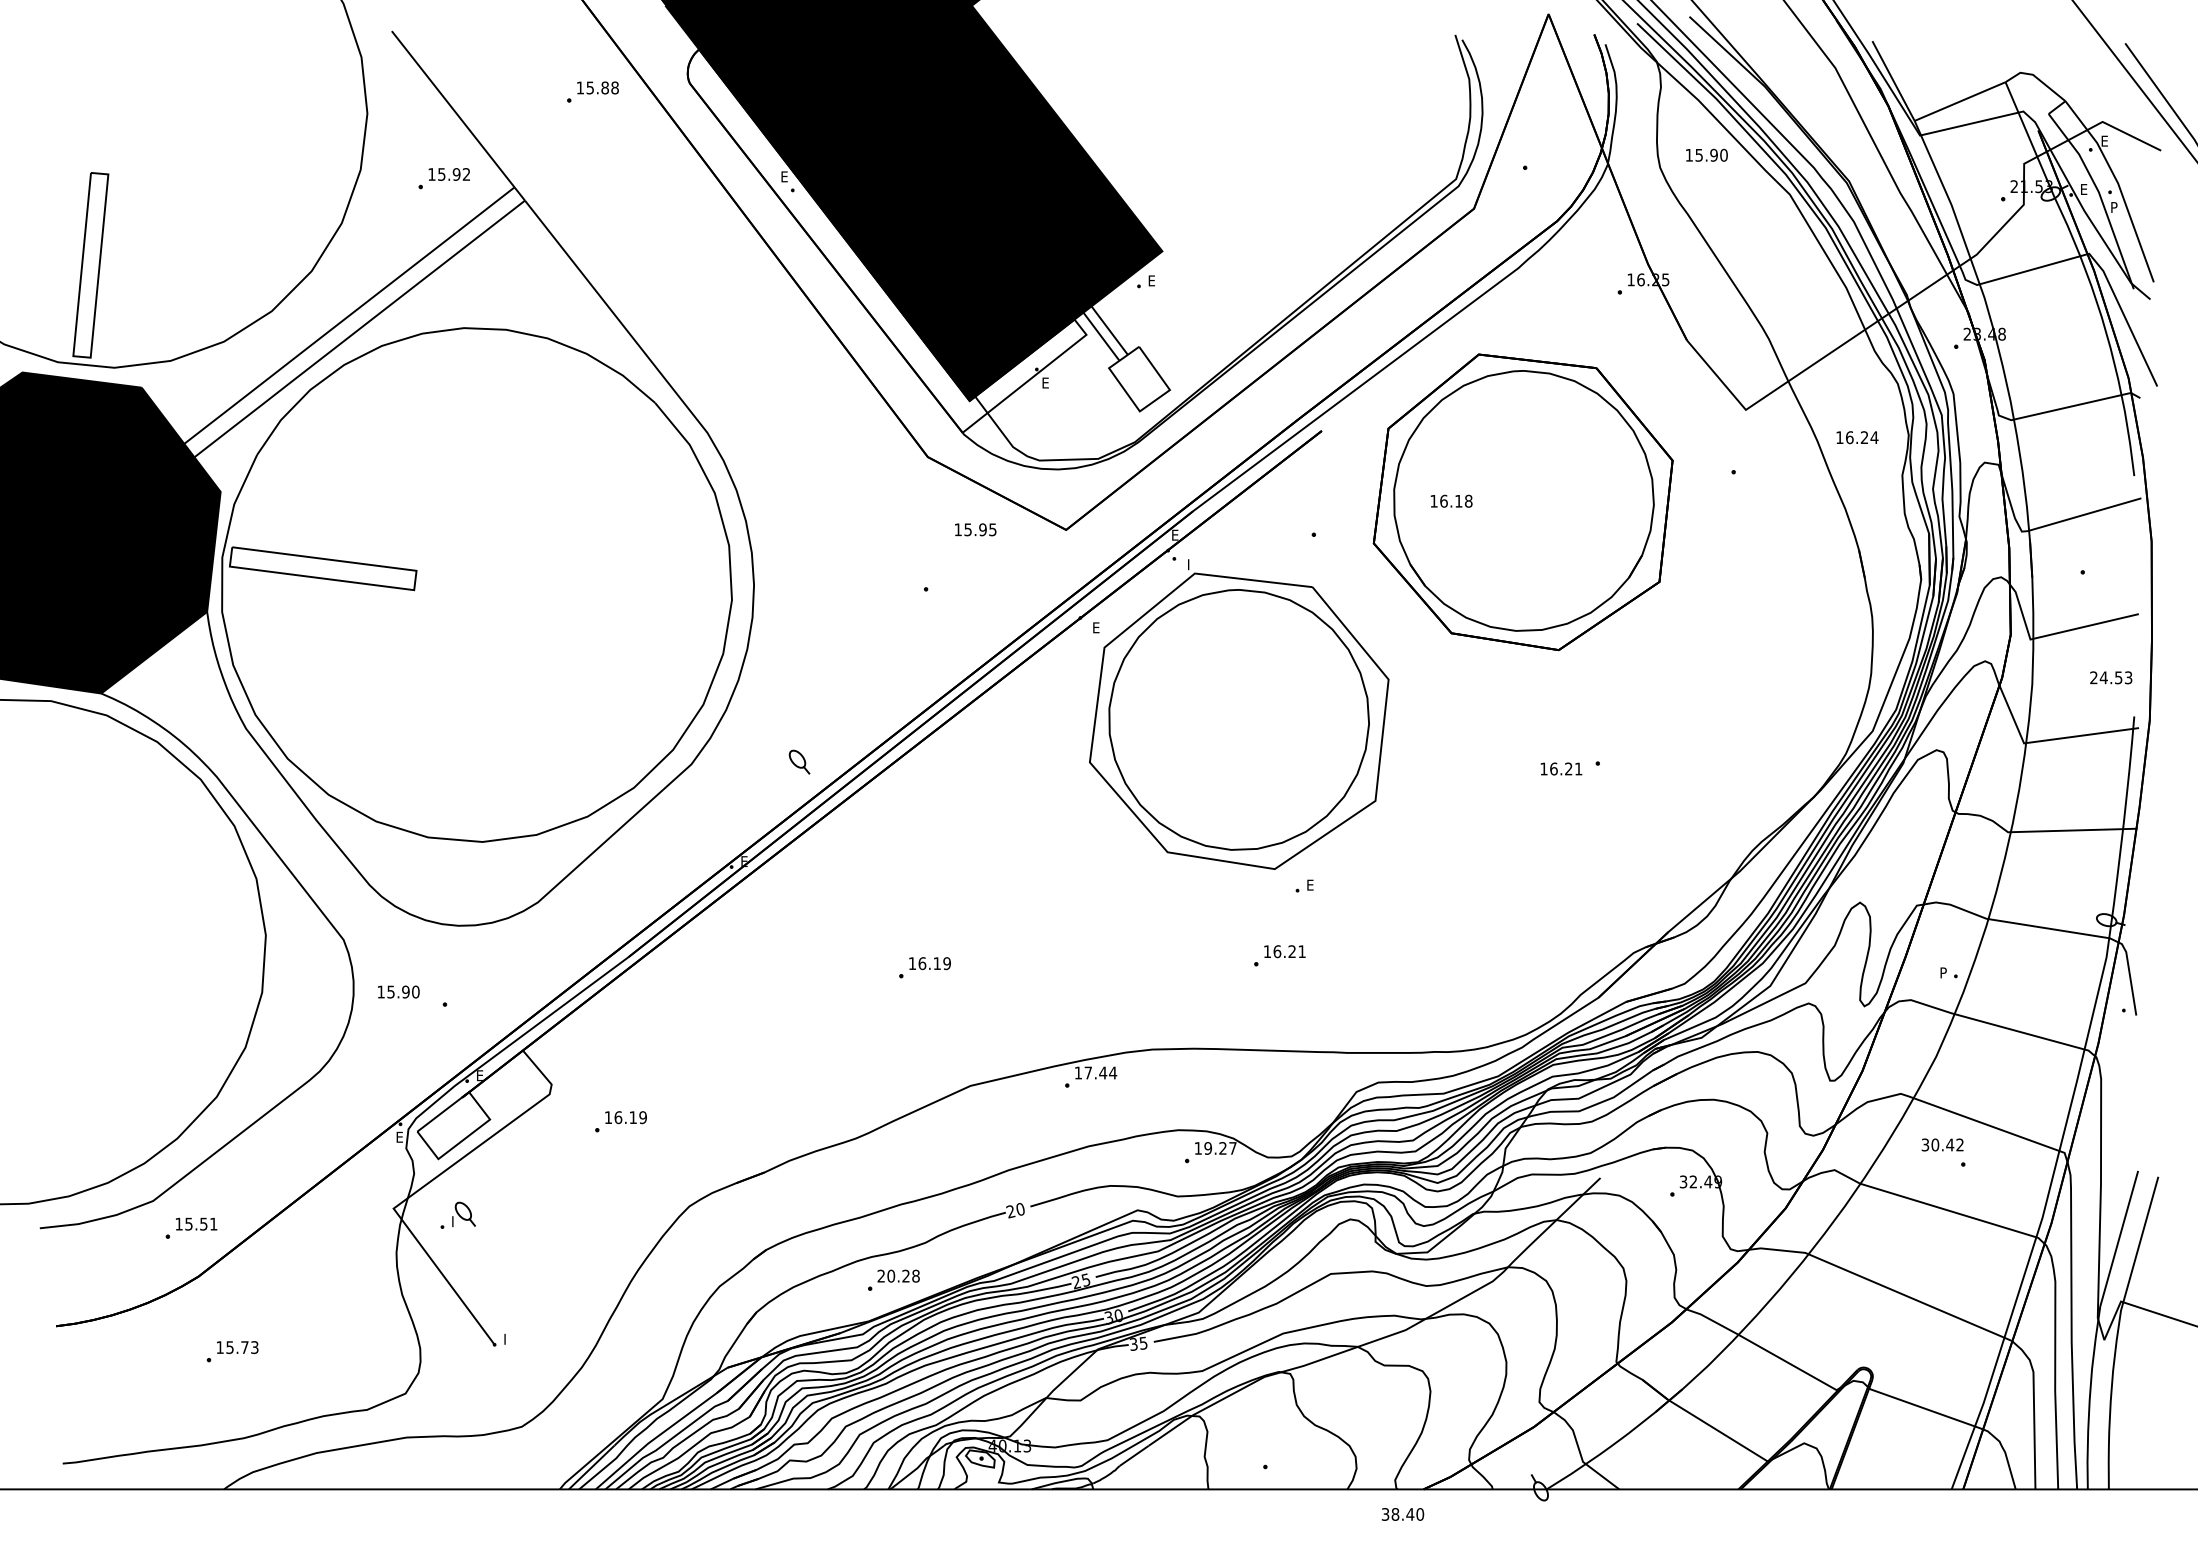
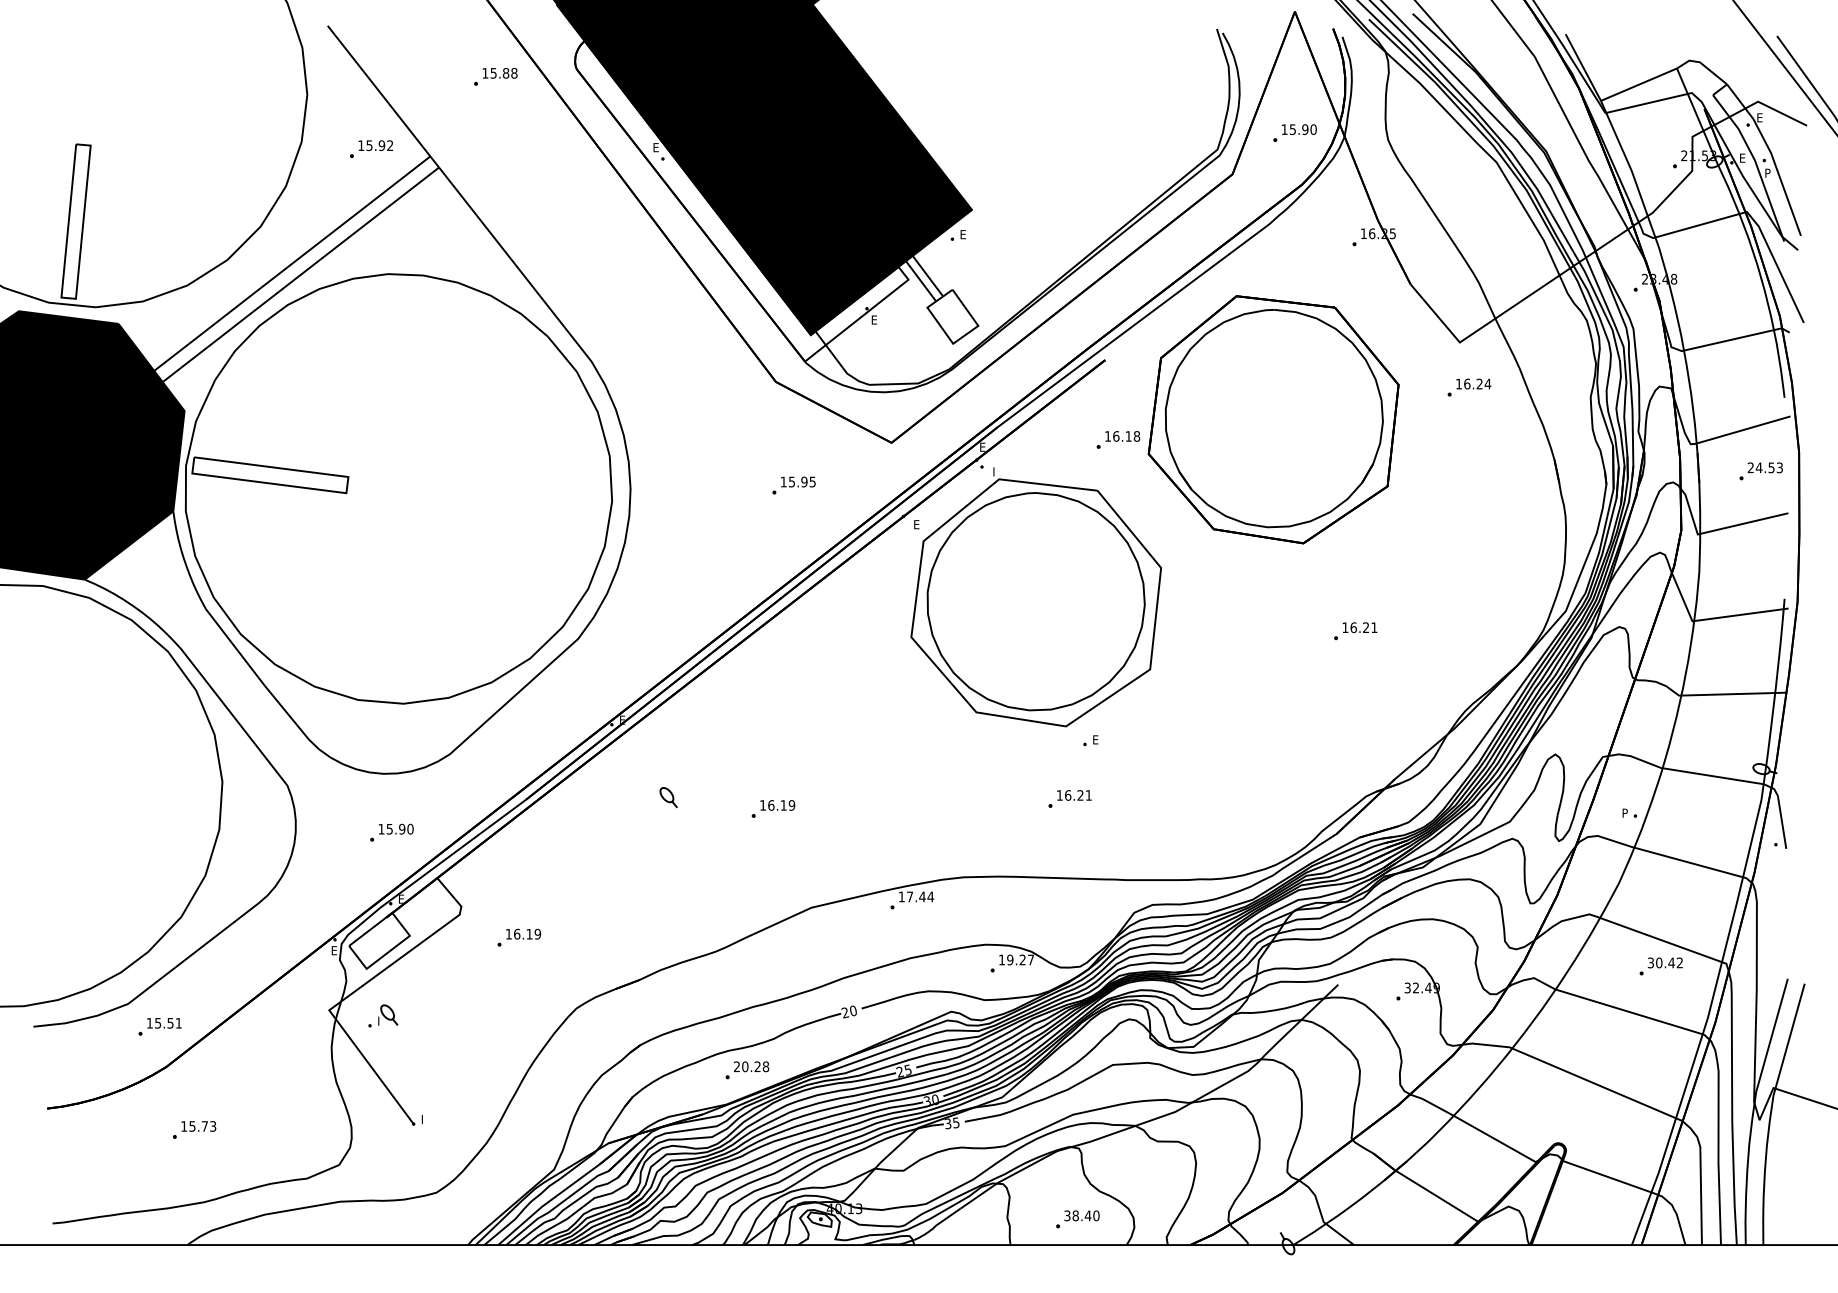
text: (1706, 154) -> (1299, 128), moved
text: (1857, 437) -> (1473, 383), moved
text: (1451, 500) -> (1122, 435), moved
text: (975, 529) -> (798, 481), moved
text: (2111, 677) -> (1765, 467), moved
part: (799, 761) -> (668, 796), moved
text: (1561, 768) -> (1360, 627), moved
text: (398, 991) -> (396, 828), moved
text: (1942, 1144) -> (1665, 962), moved
text: (1402, 1514) -> (1081, 1215), moved

